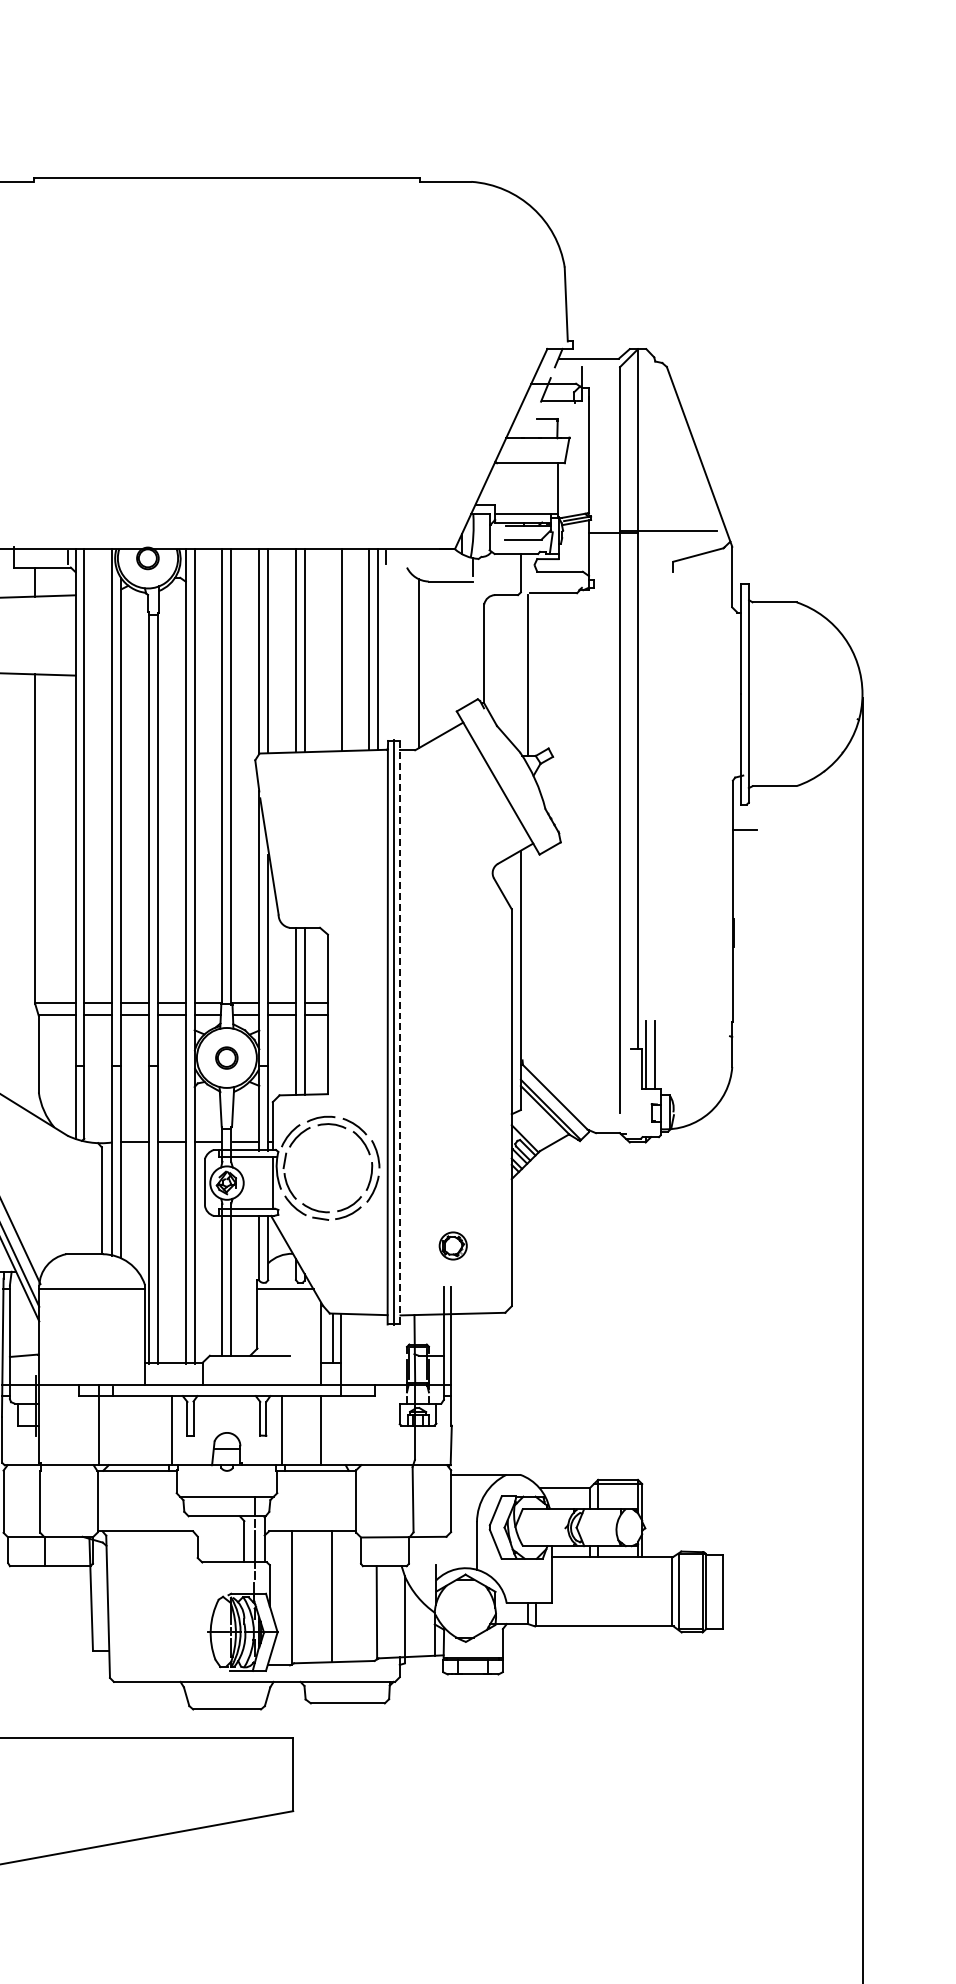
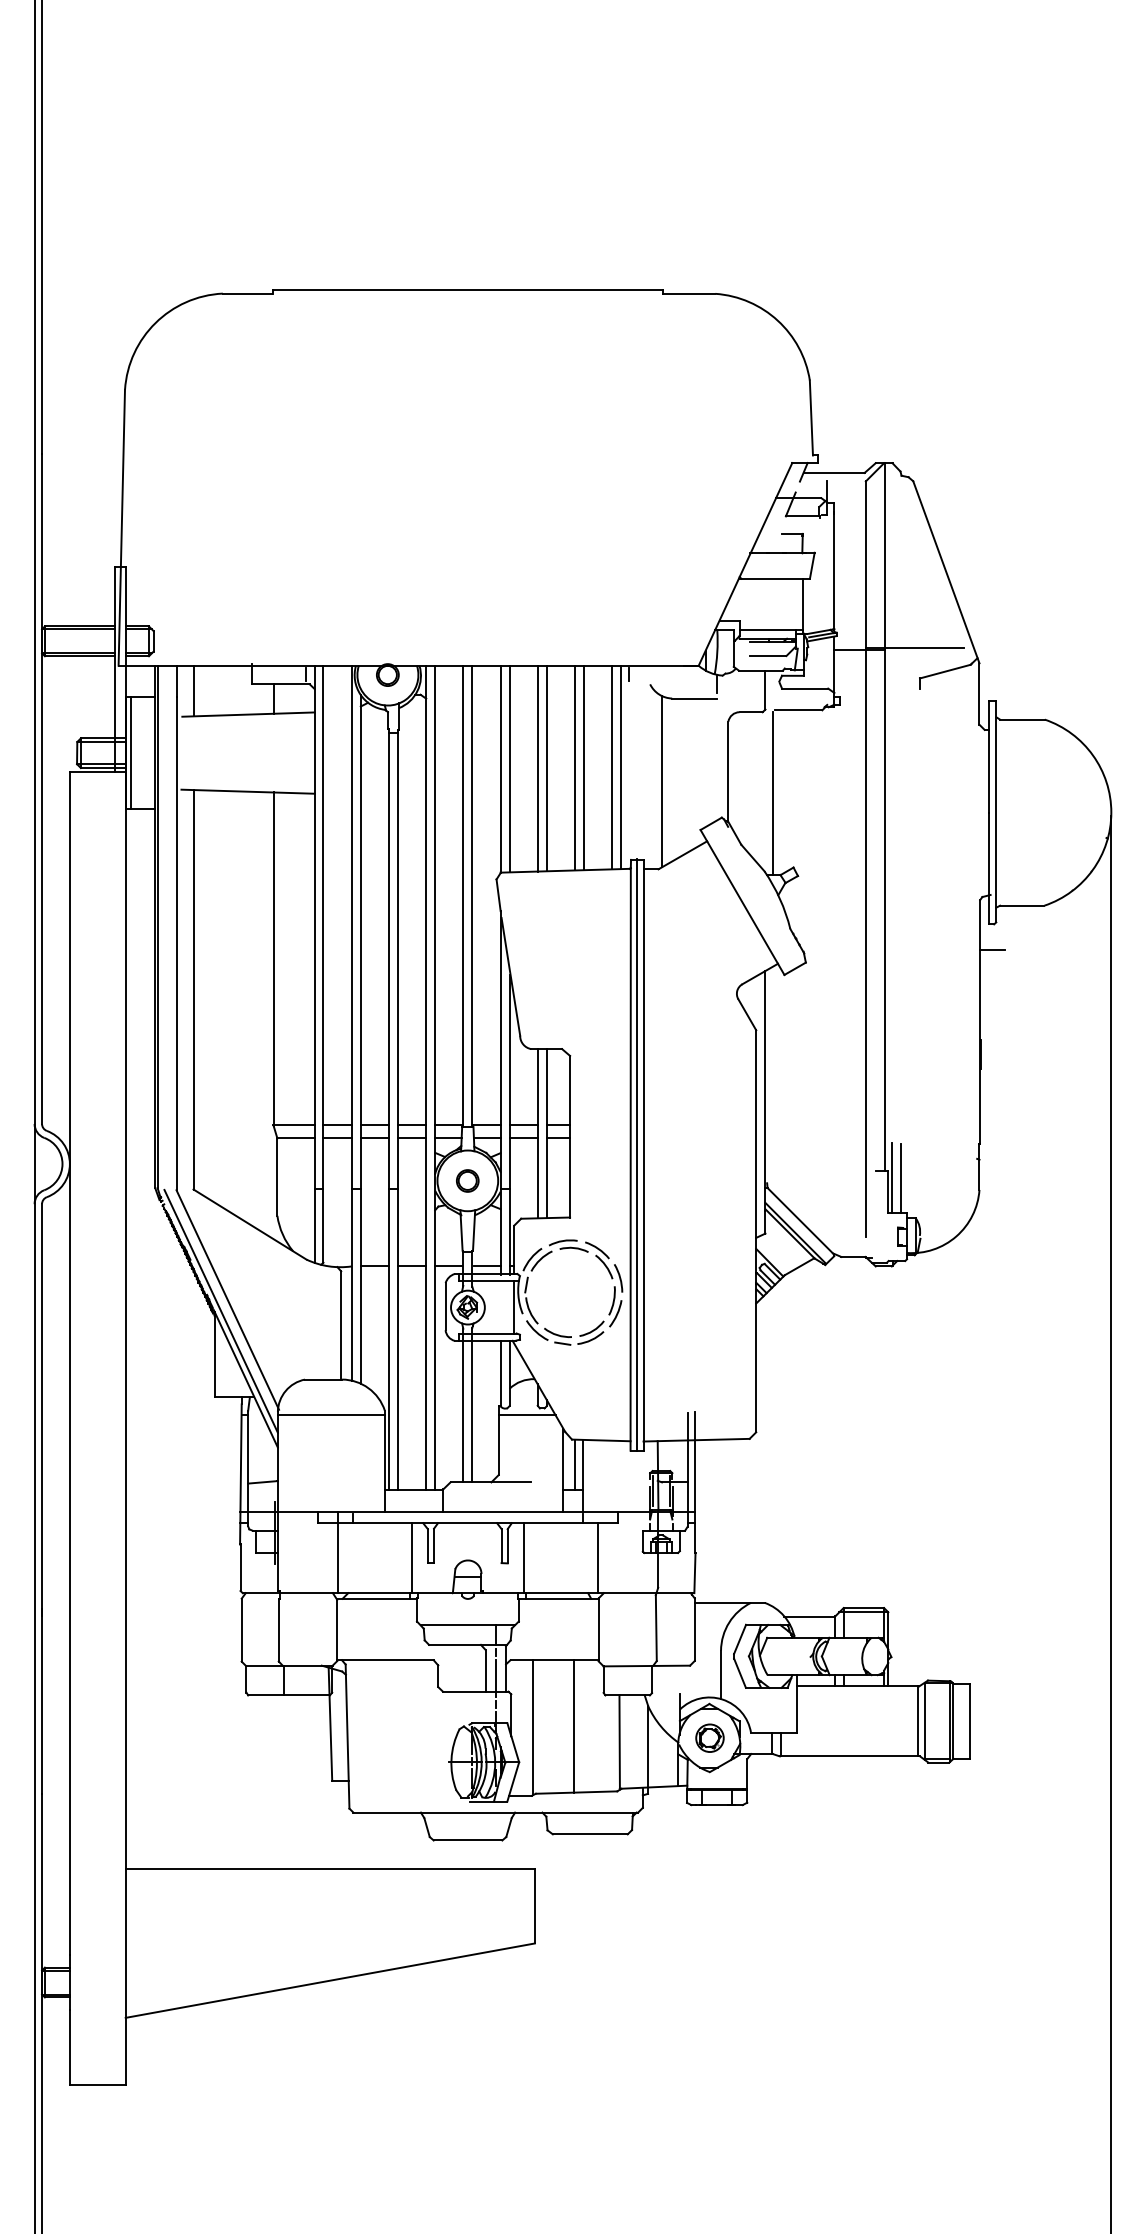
line: (333, 649) -> (575, 767), added
line: (400, 1032) -> (643, 1155), dashed -> solid
part: (452, 1245) -> (709, 1737), moved
line: (321, 1430) -> (598, 1558), moved

